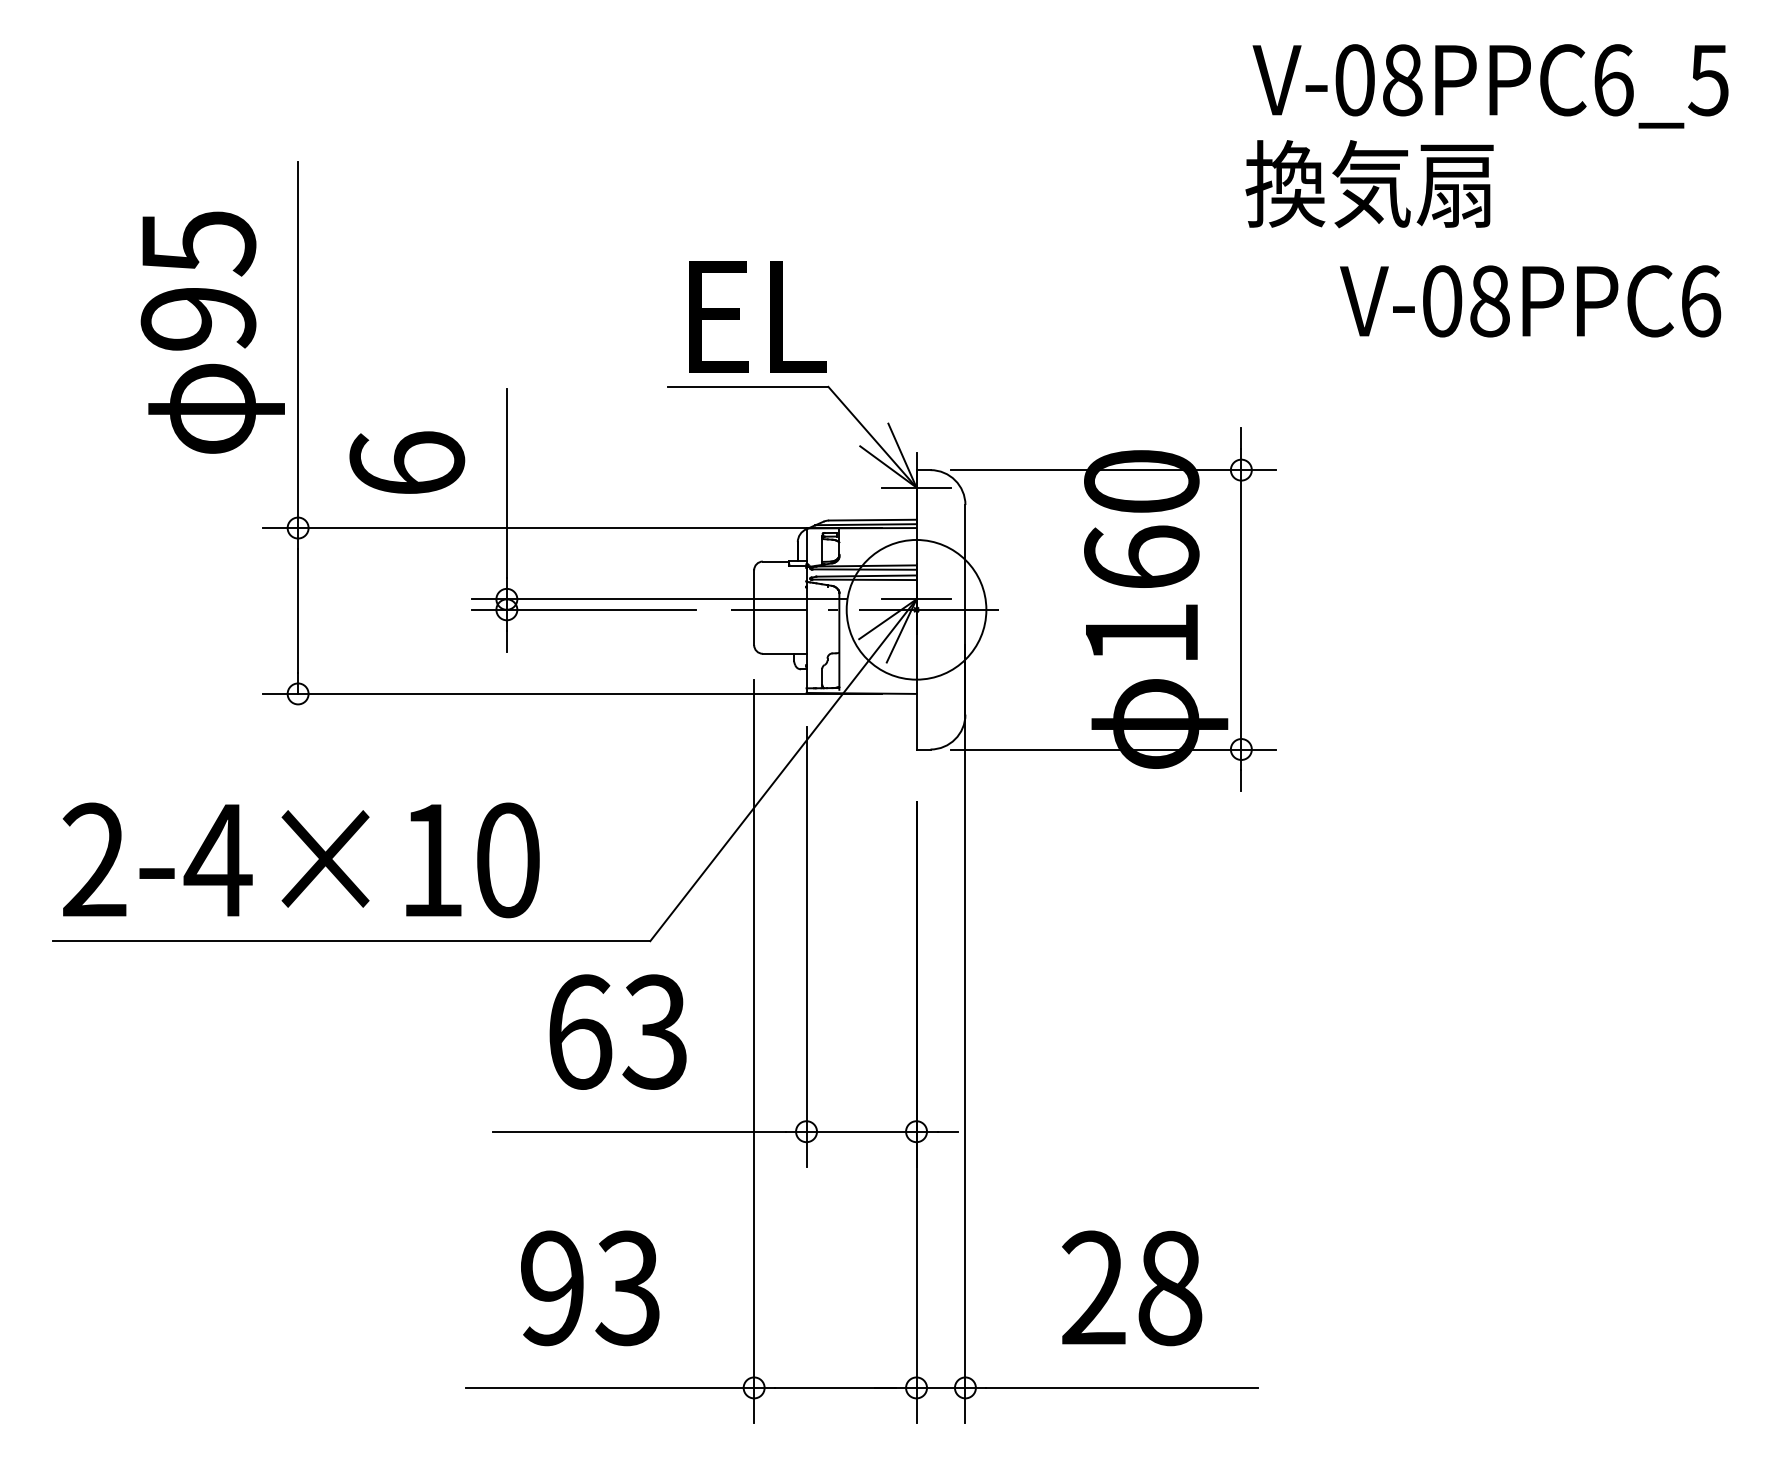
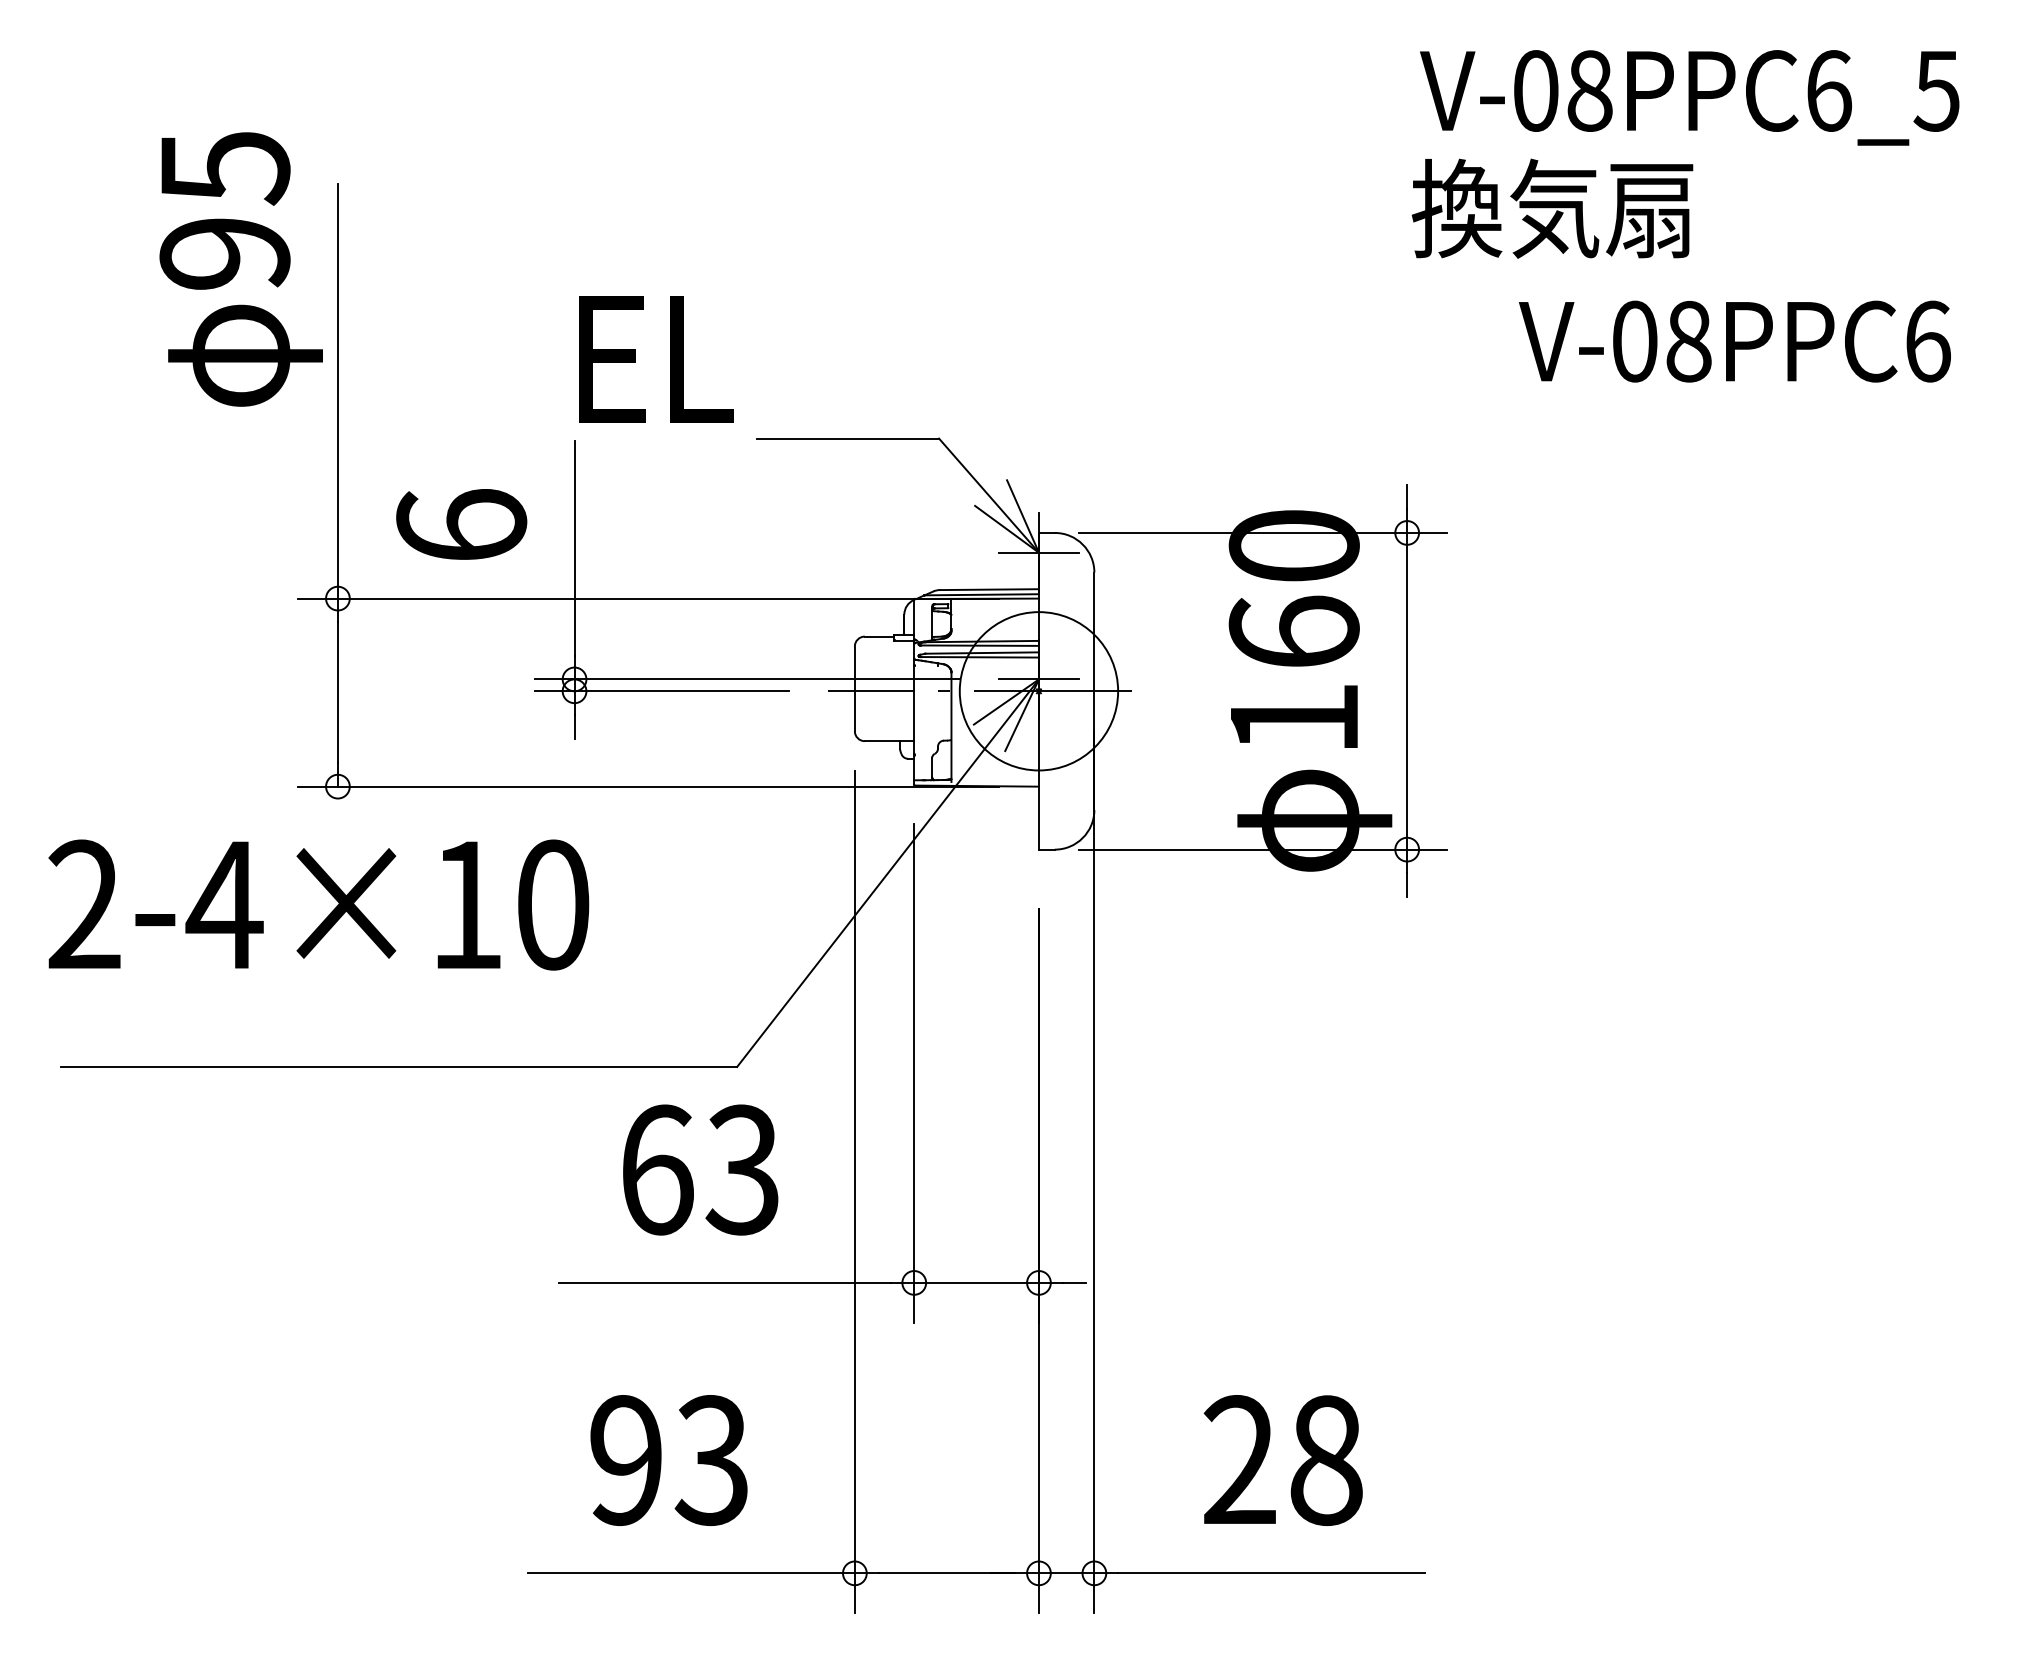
text: (757, 316) -> (655, 358), moved
text: (212, 332) -> (240, 269), moved
text: (300, 860) -> (317, 905), moved

